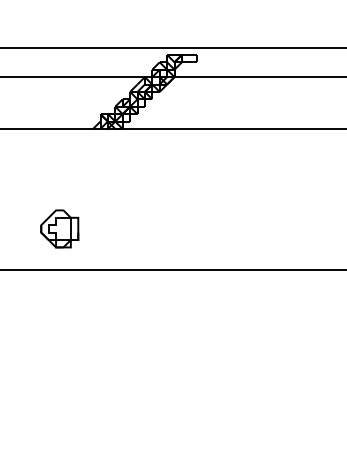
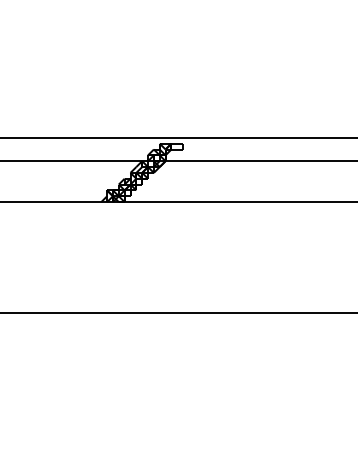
part: (59, 228) -> (74, 280), removed

